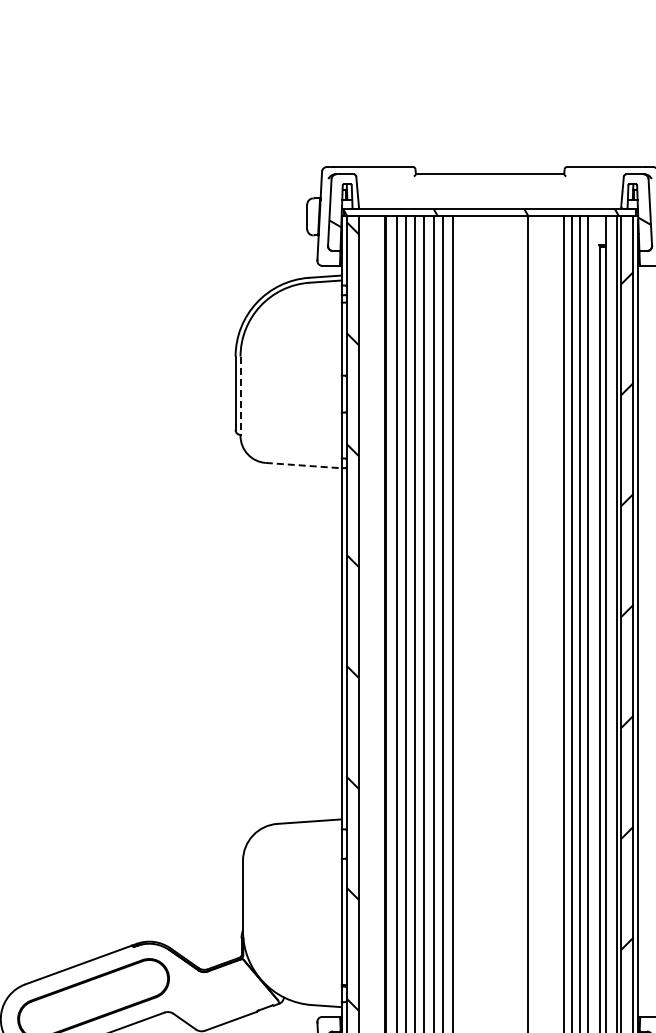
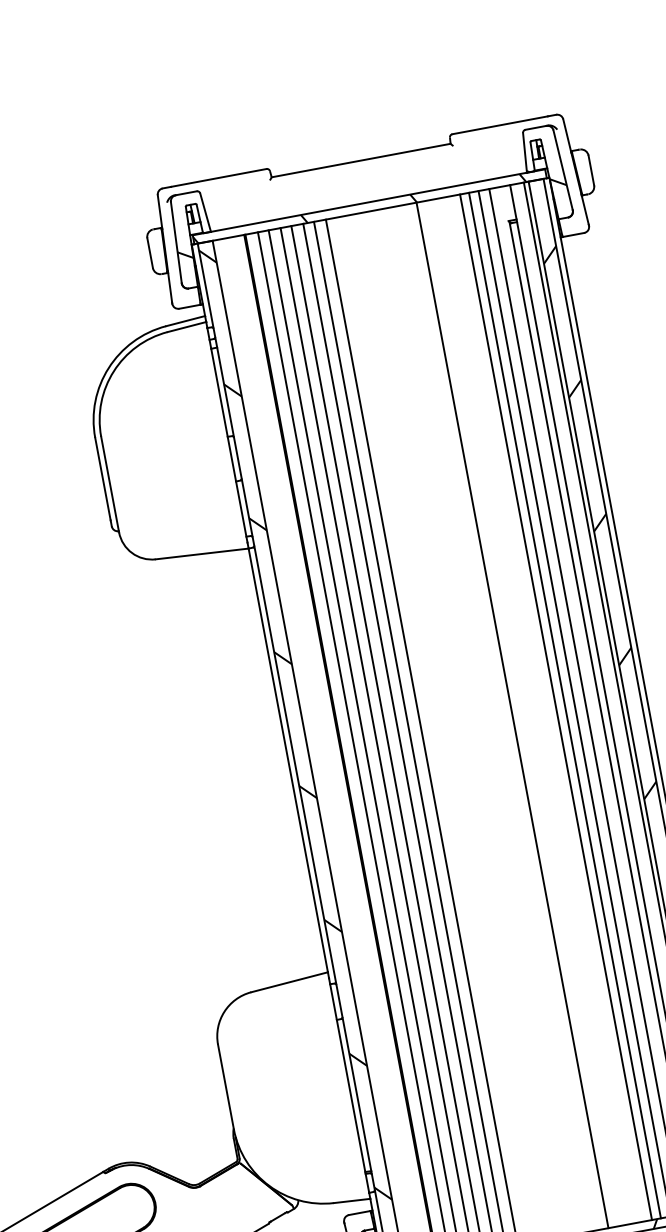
line: (240, 396) -> (110, 484), dashed -> solid
line: (304, 465) -> (202, 553), dashed -> solid

